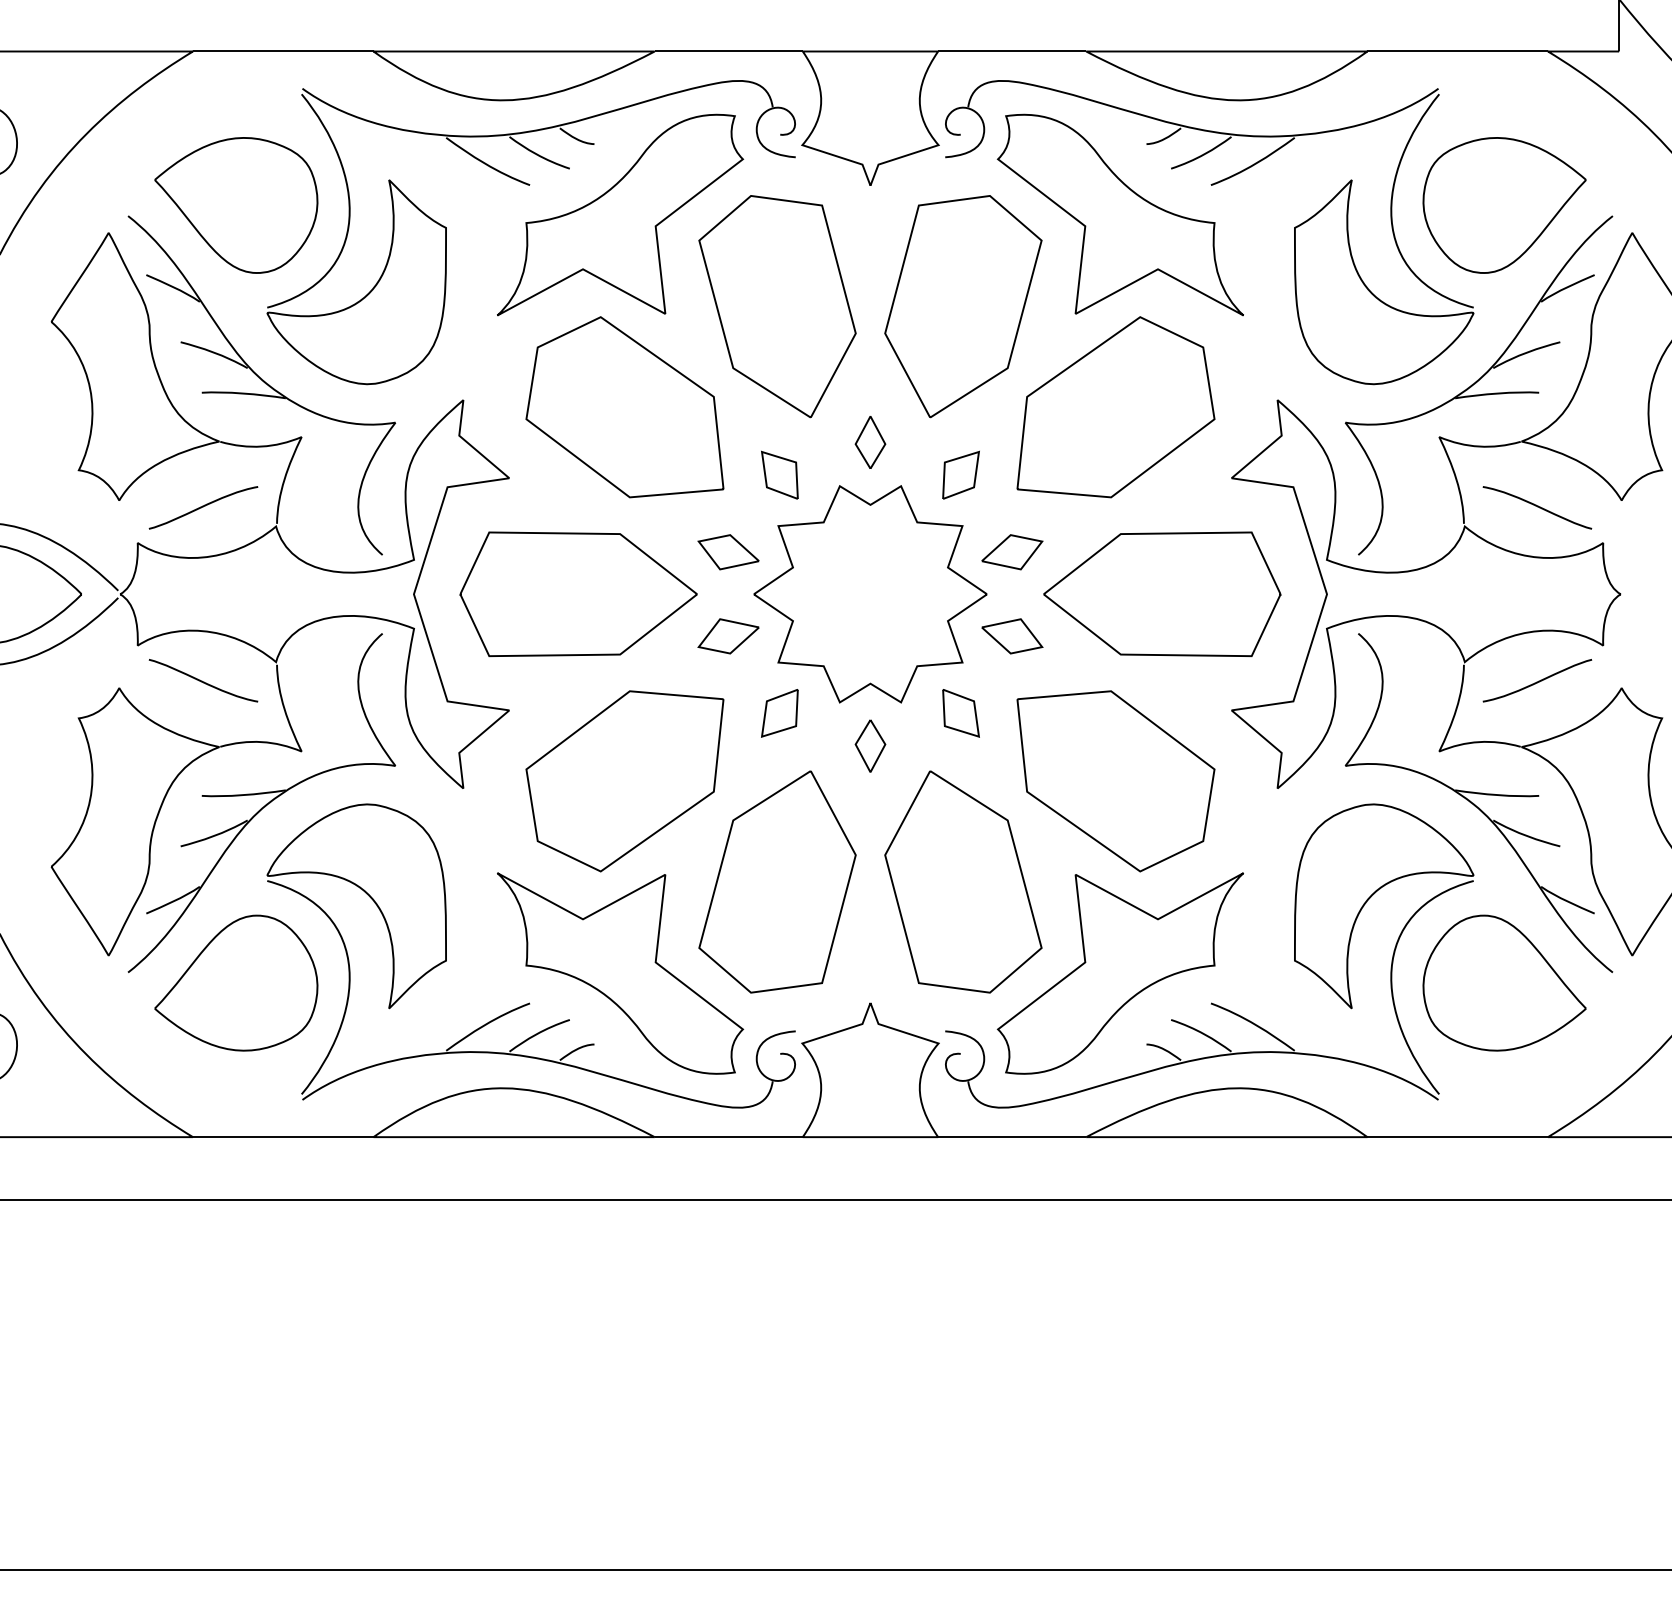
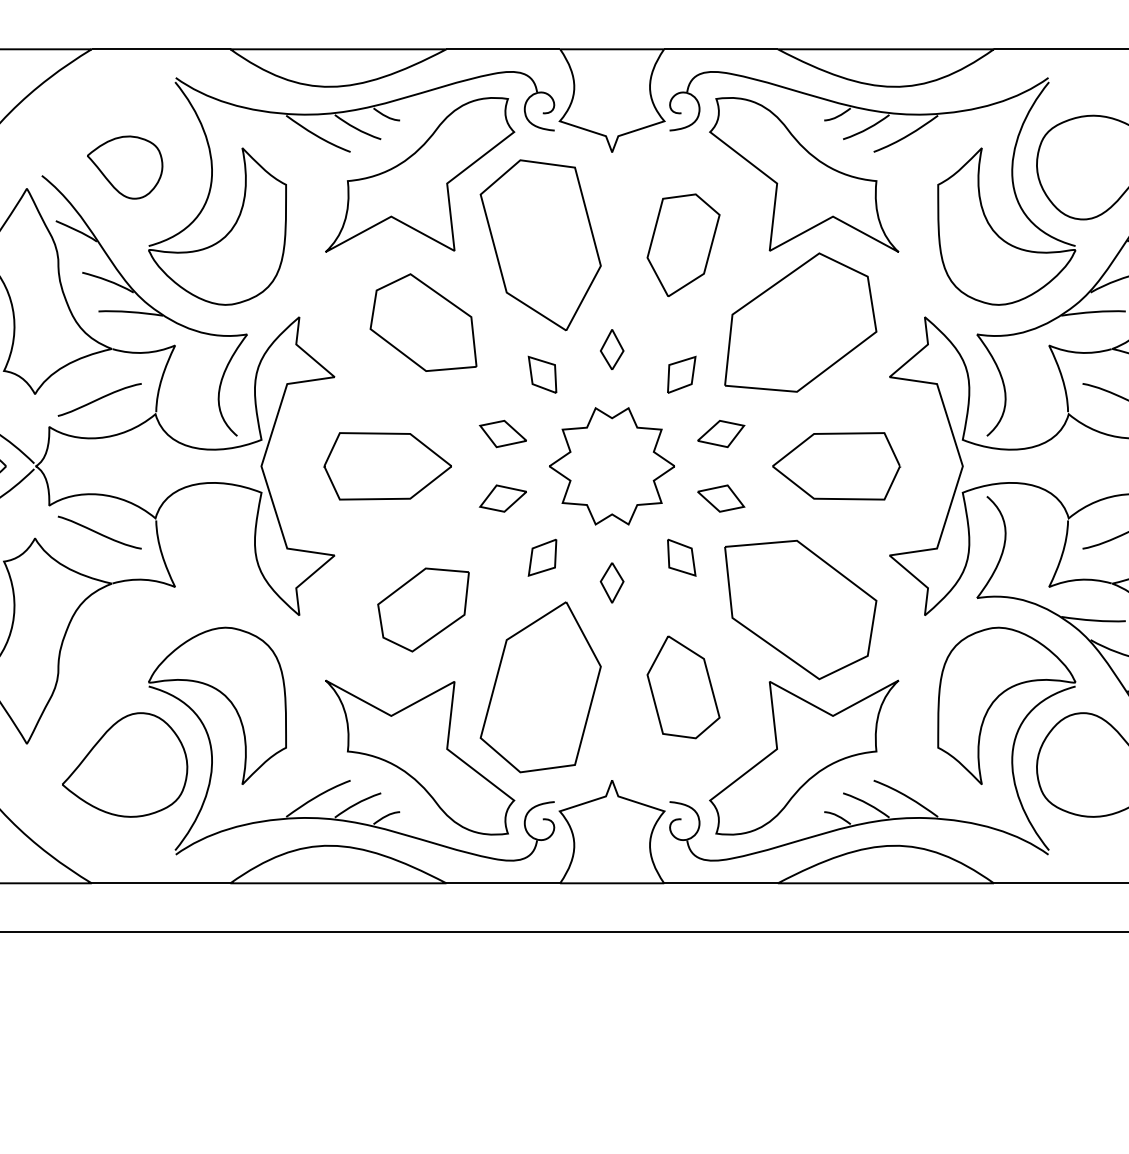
part: (236, 205) -> (125, 167), size x0.6
part: (963, 306) -> (683, 245), size x0.6
part: (624, 407) -> (423, 322), size x0.7
part: (578, 594) -> (387, 466), size x0.7
part: (870, 594) -> (612, 466), size x0.7
part: (1162, 594) -> (836, 466), size x0.7
part: (624, 781) -> (423, 610), size x0.6
part: (261, 802) -> (144, 626), removed
part: (963, 881) -> (683, 686), size x0.6

